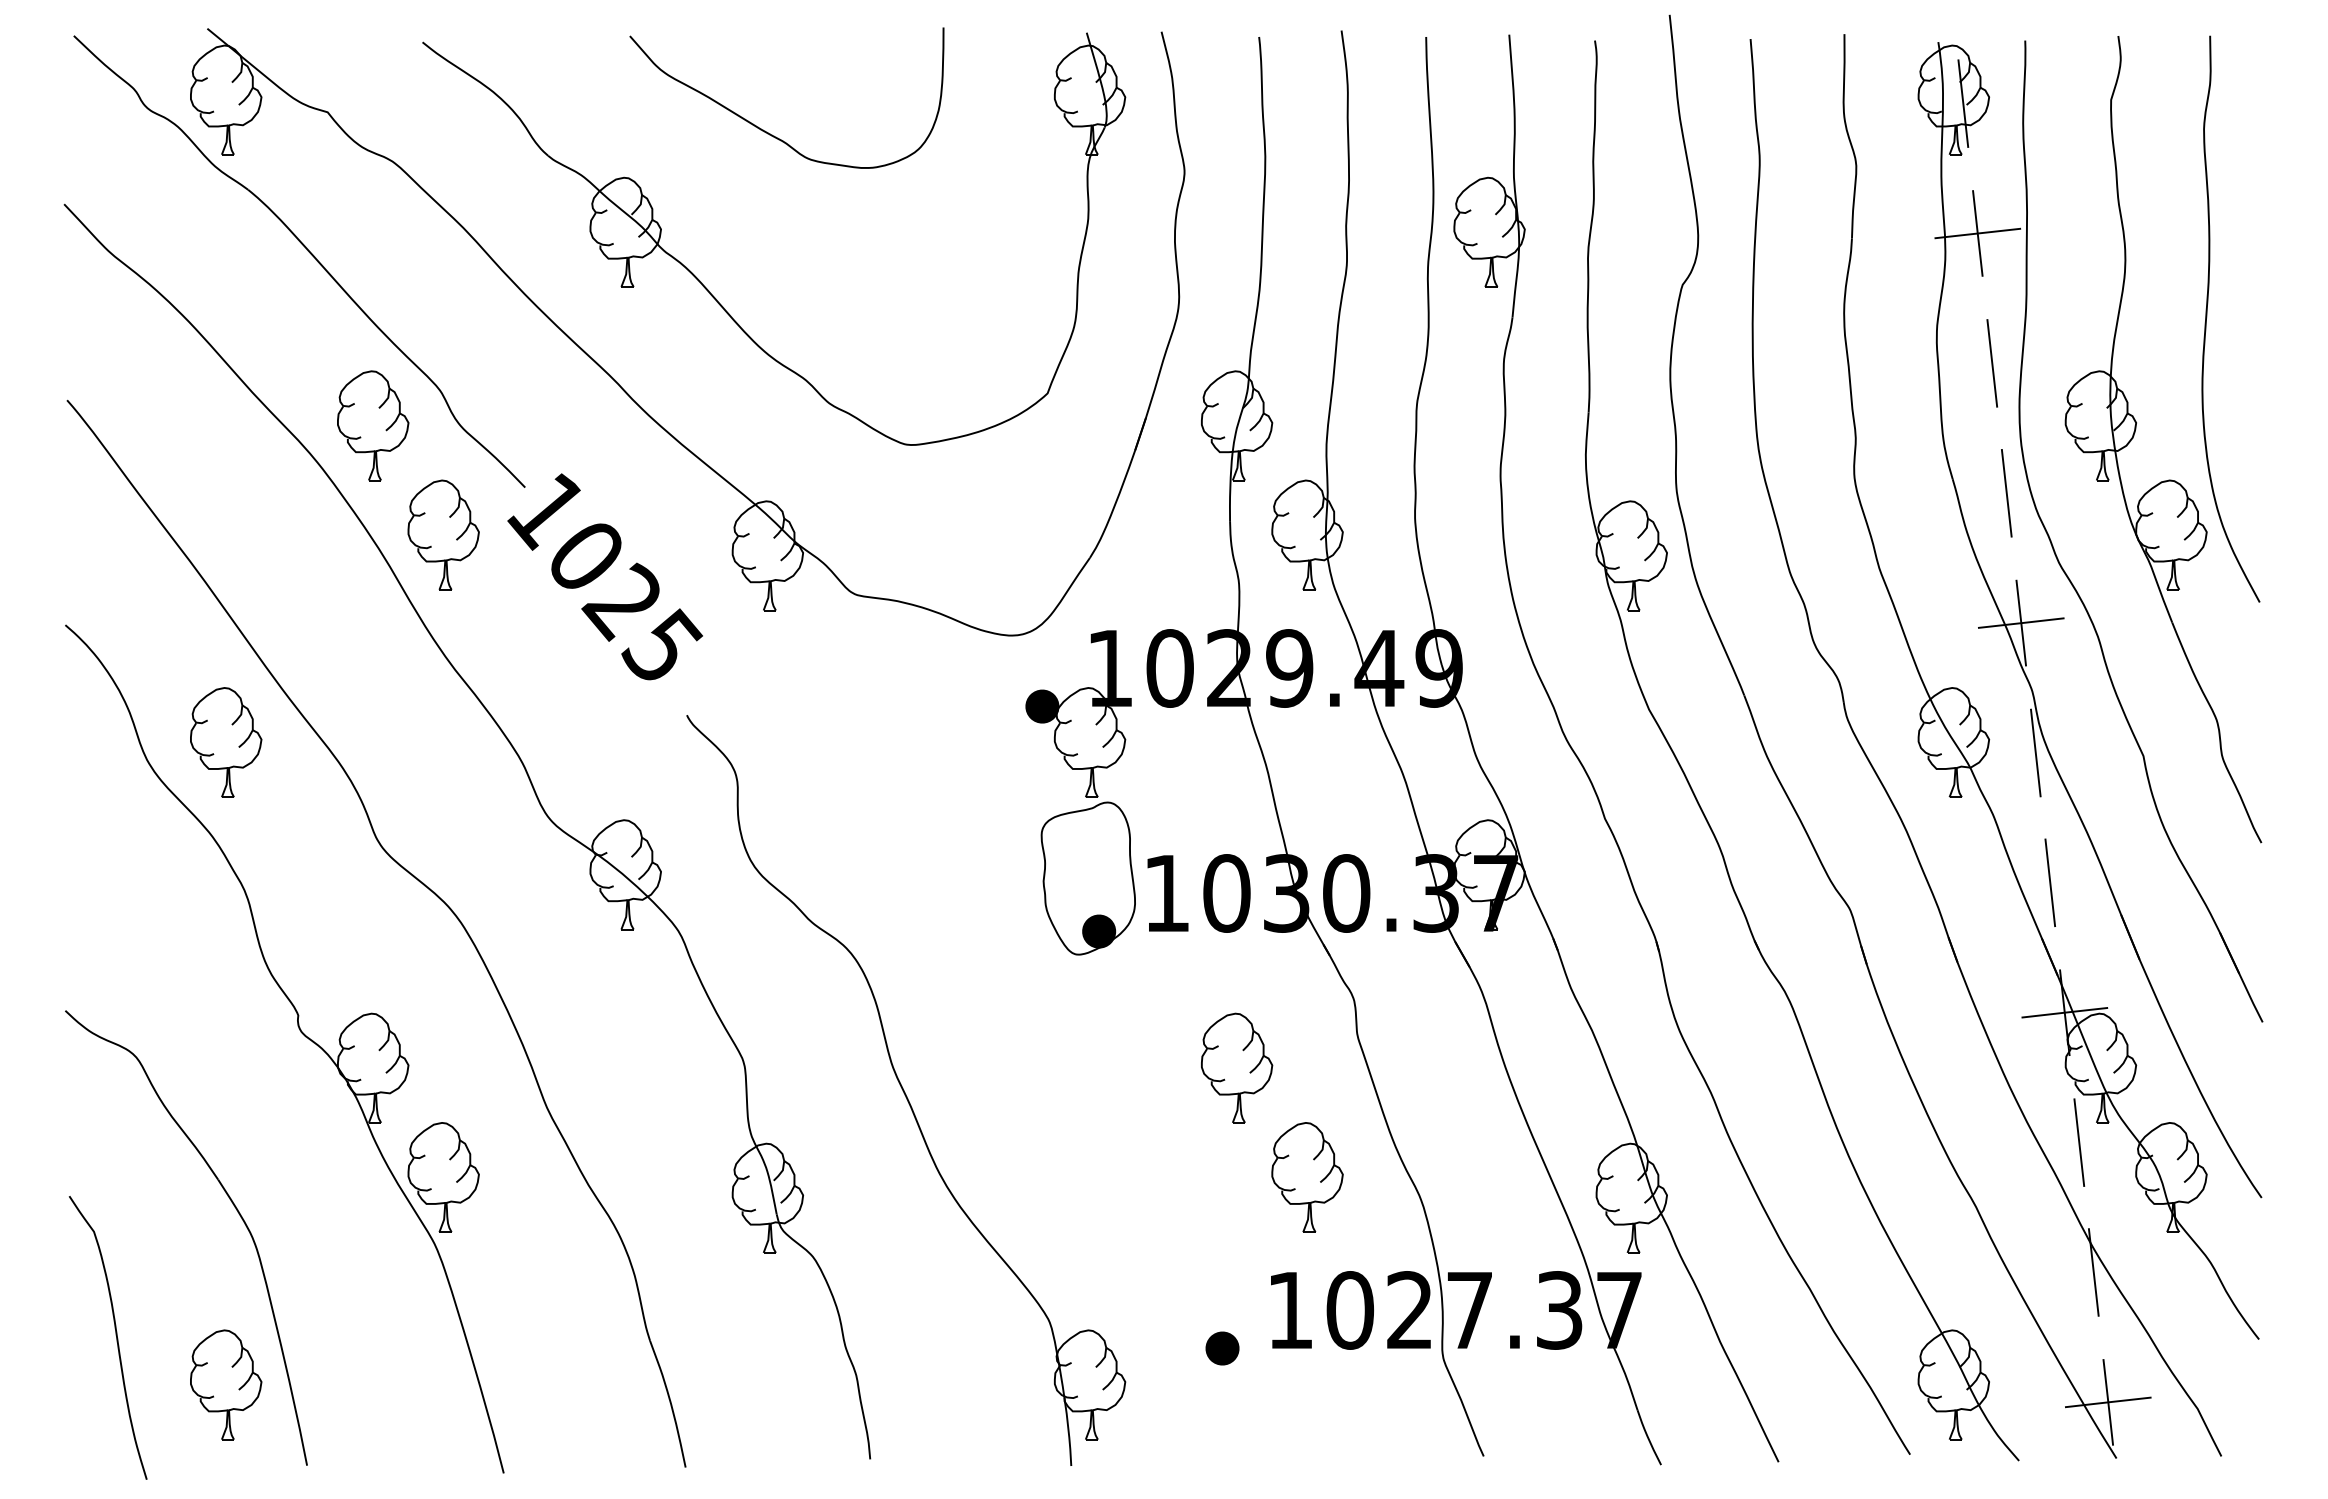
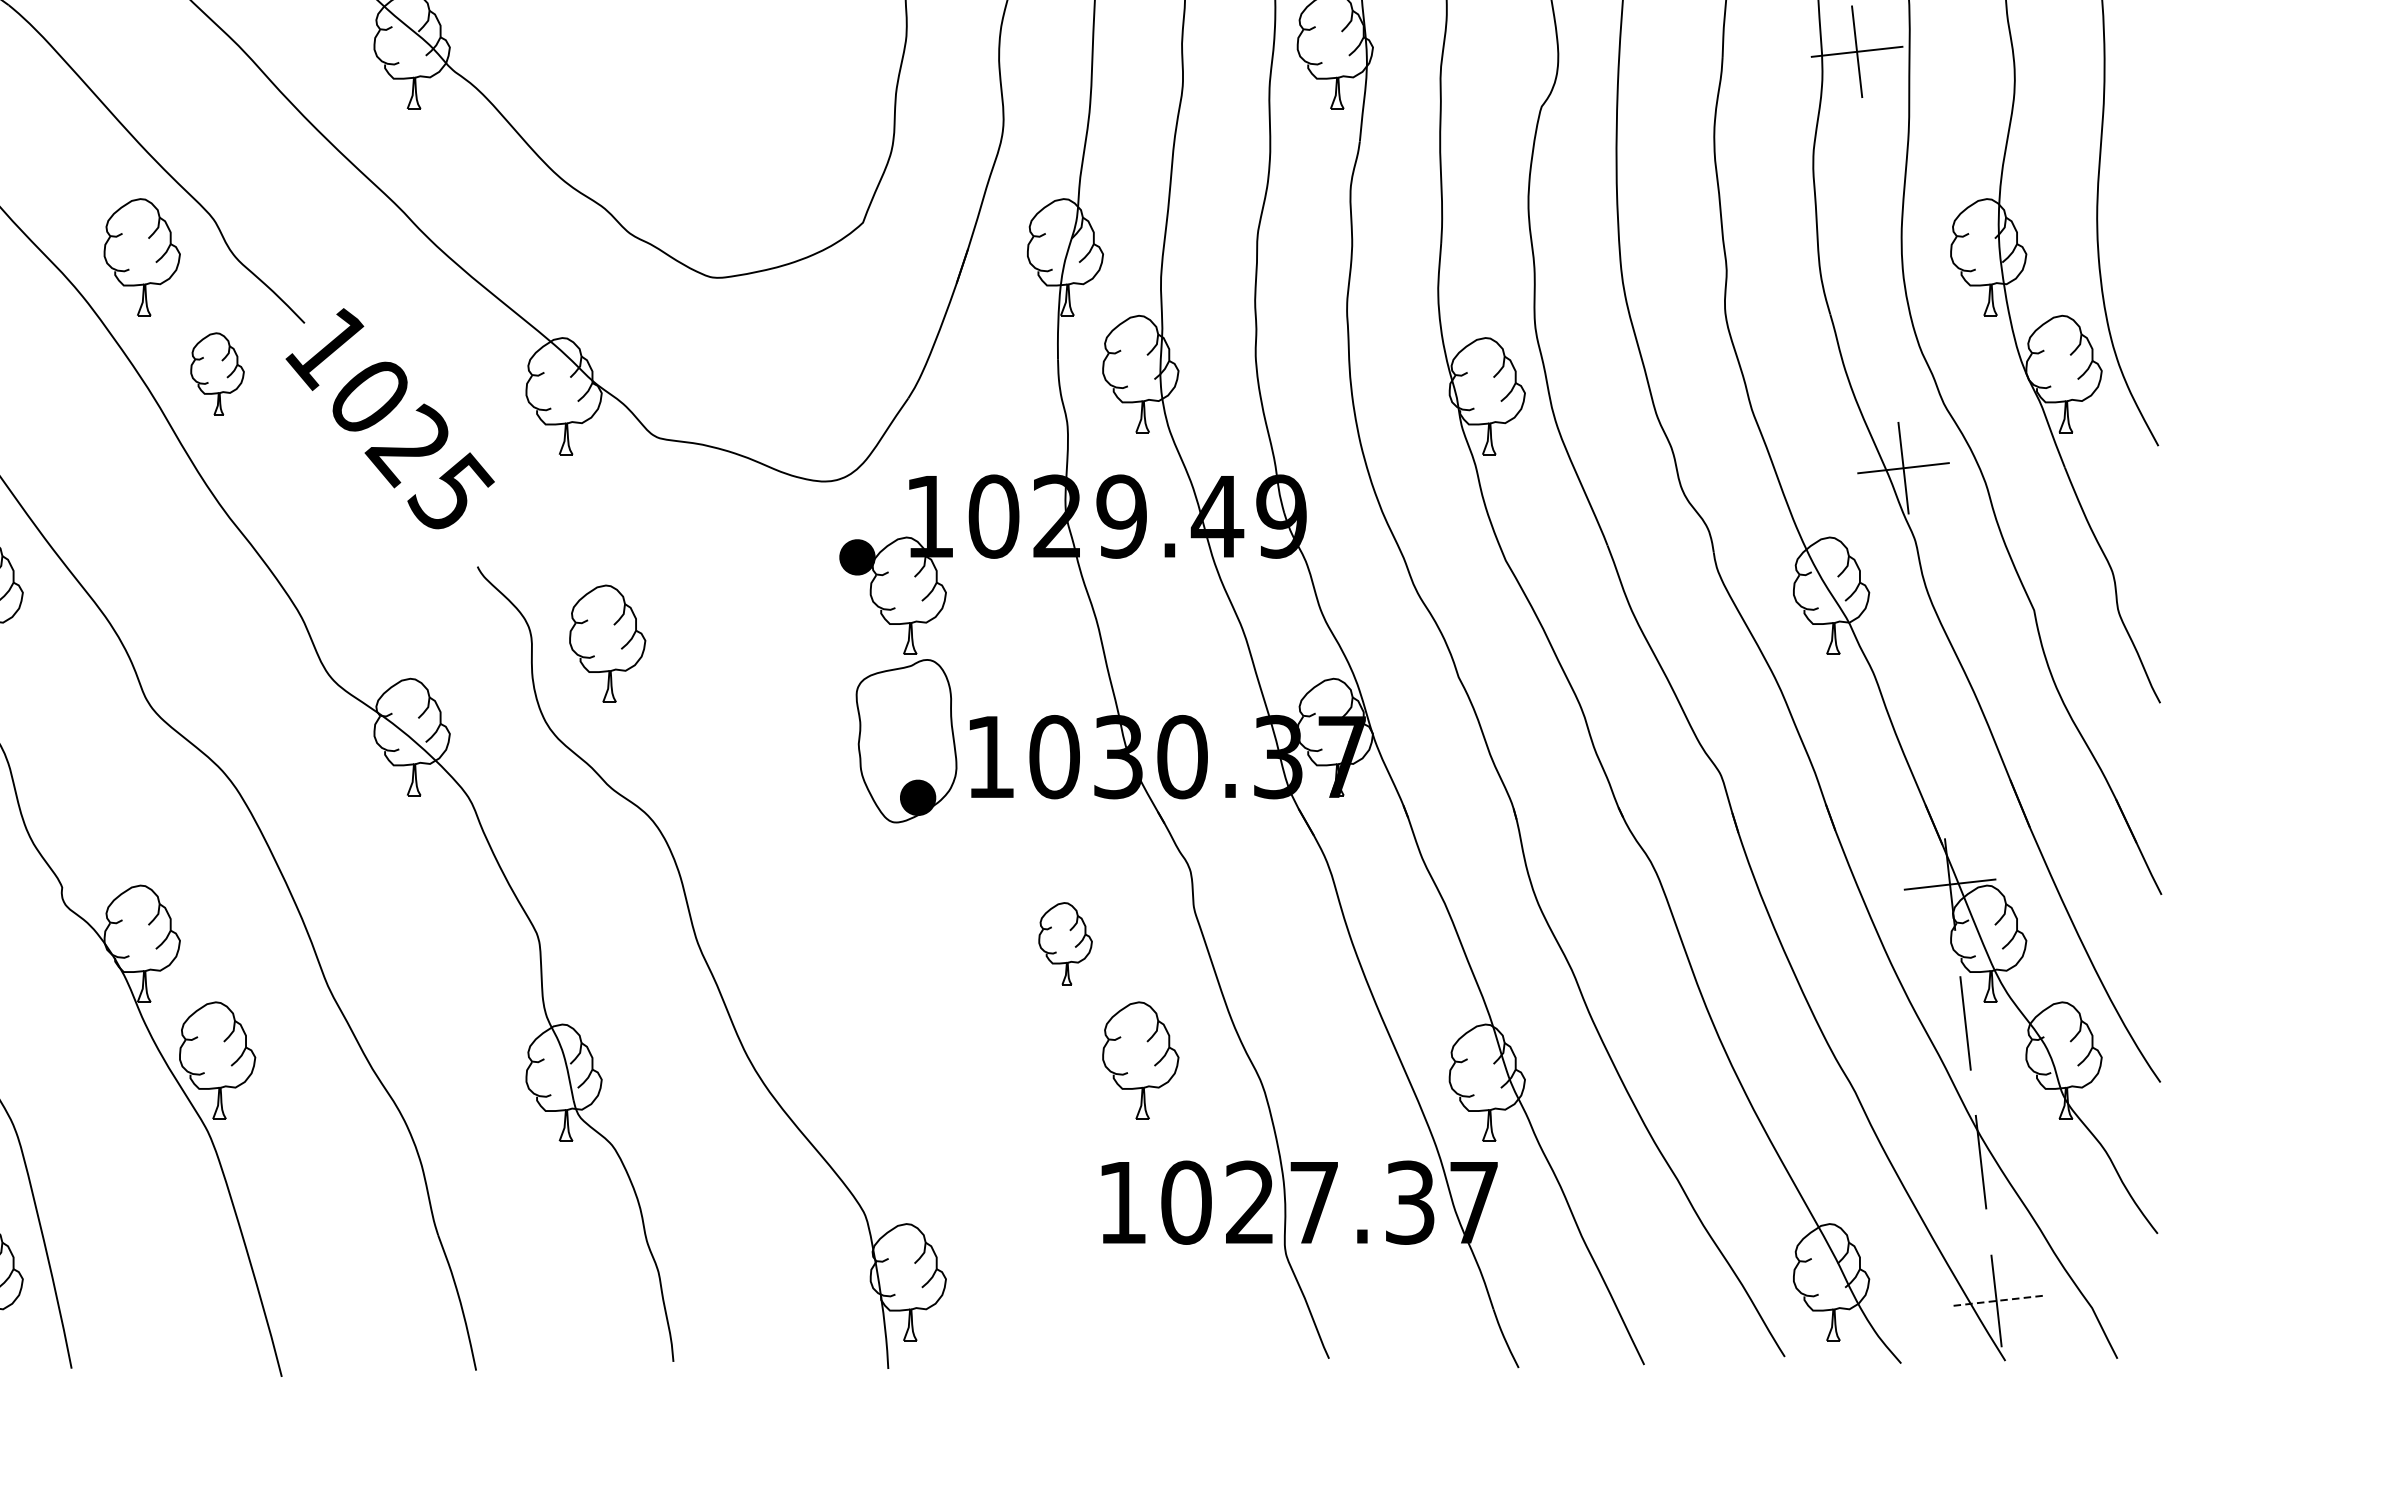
line: (1992, 363) -> (1872, 190), removed
line: (2006, 493) -> (1887, 329), removed
part: (443, 534) -> (217, 373), size x0.7
line: (2035, 752) -> (1918, 606), removed
part: (808, 787) -> (607, 643), added
line: (2050, 882) -> (1934, 745), removed
part: (1237, 1067) -> (1065, 943), size x0.7
part: (1222, 1348) -> (1049, 1243), removed
line: (2108, 1402) -> (1996, 1301), solid -> dashed

